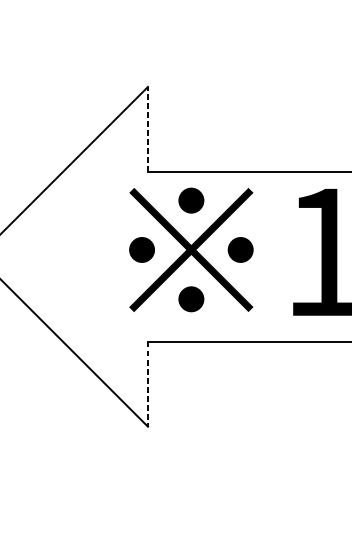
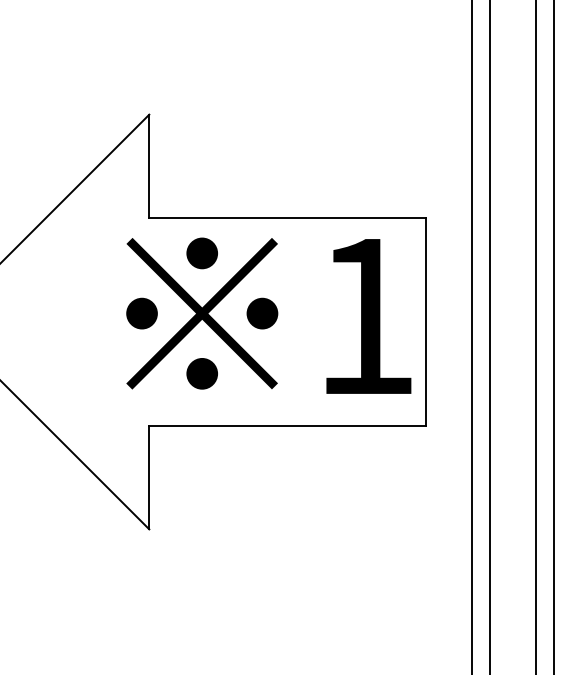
line: (148, 129) -> (149, 166), dashed -> solid
line: (148, 384) -> (149, 477), dashed -> solid

